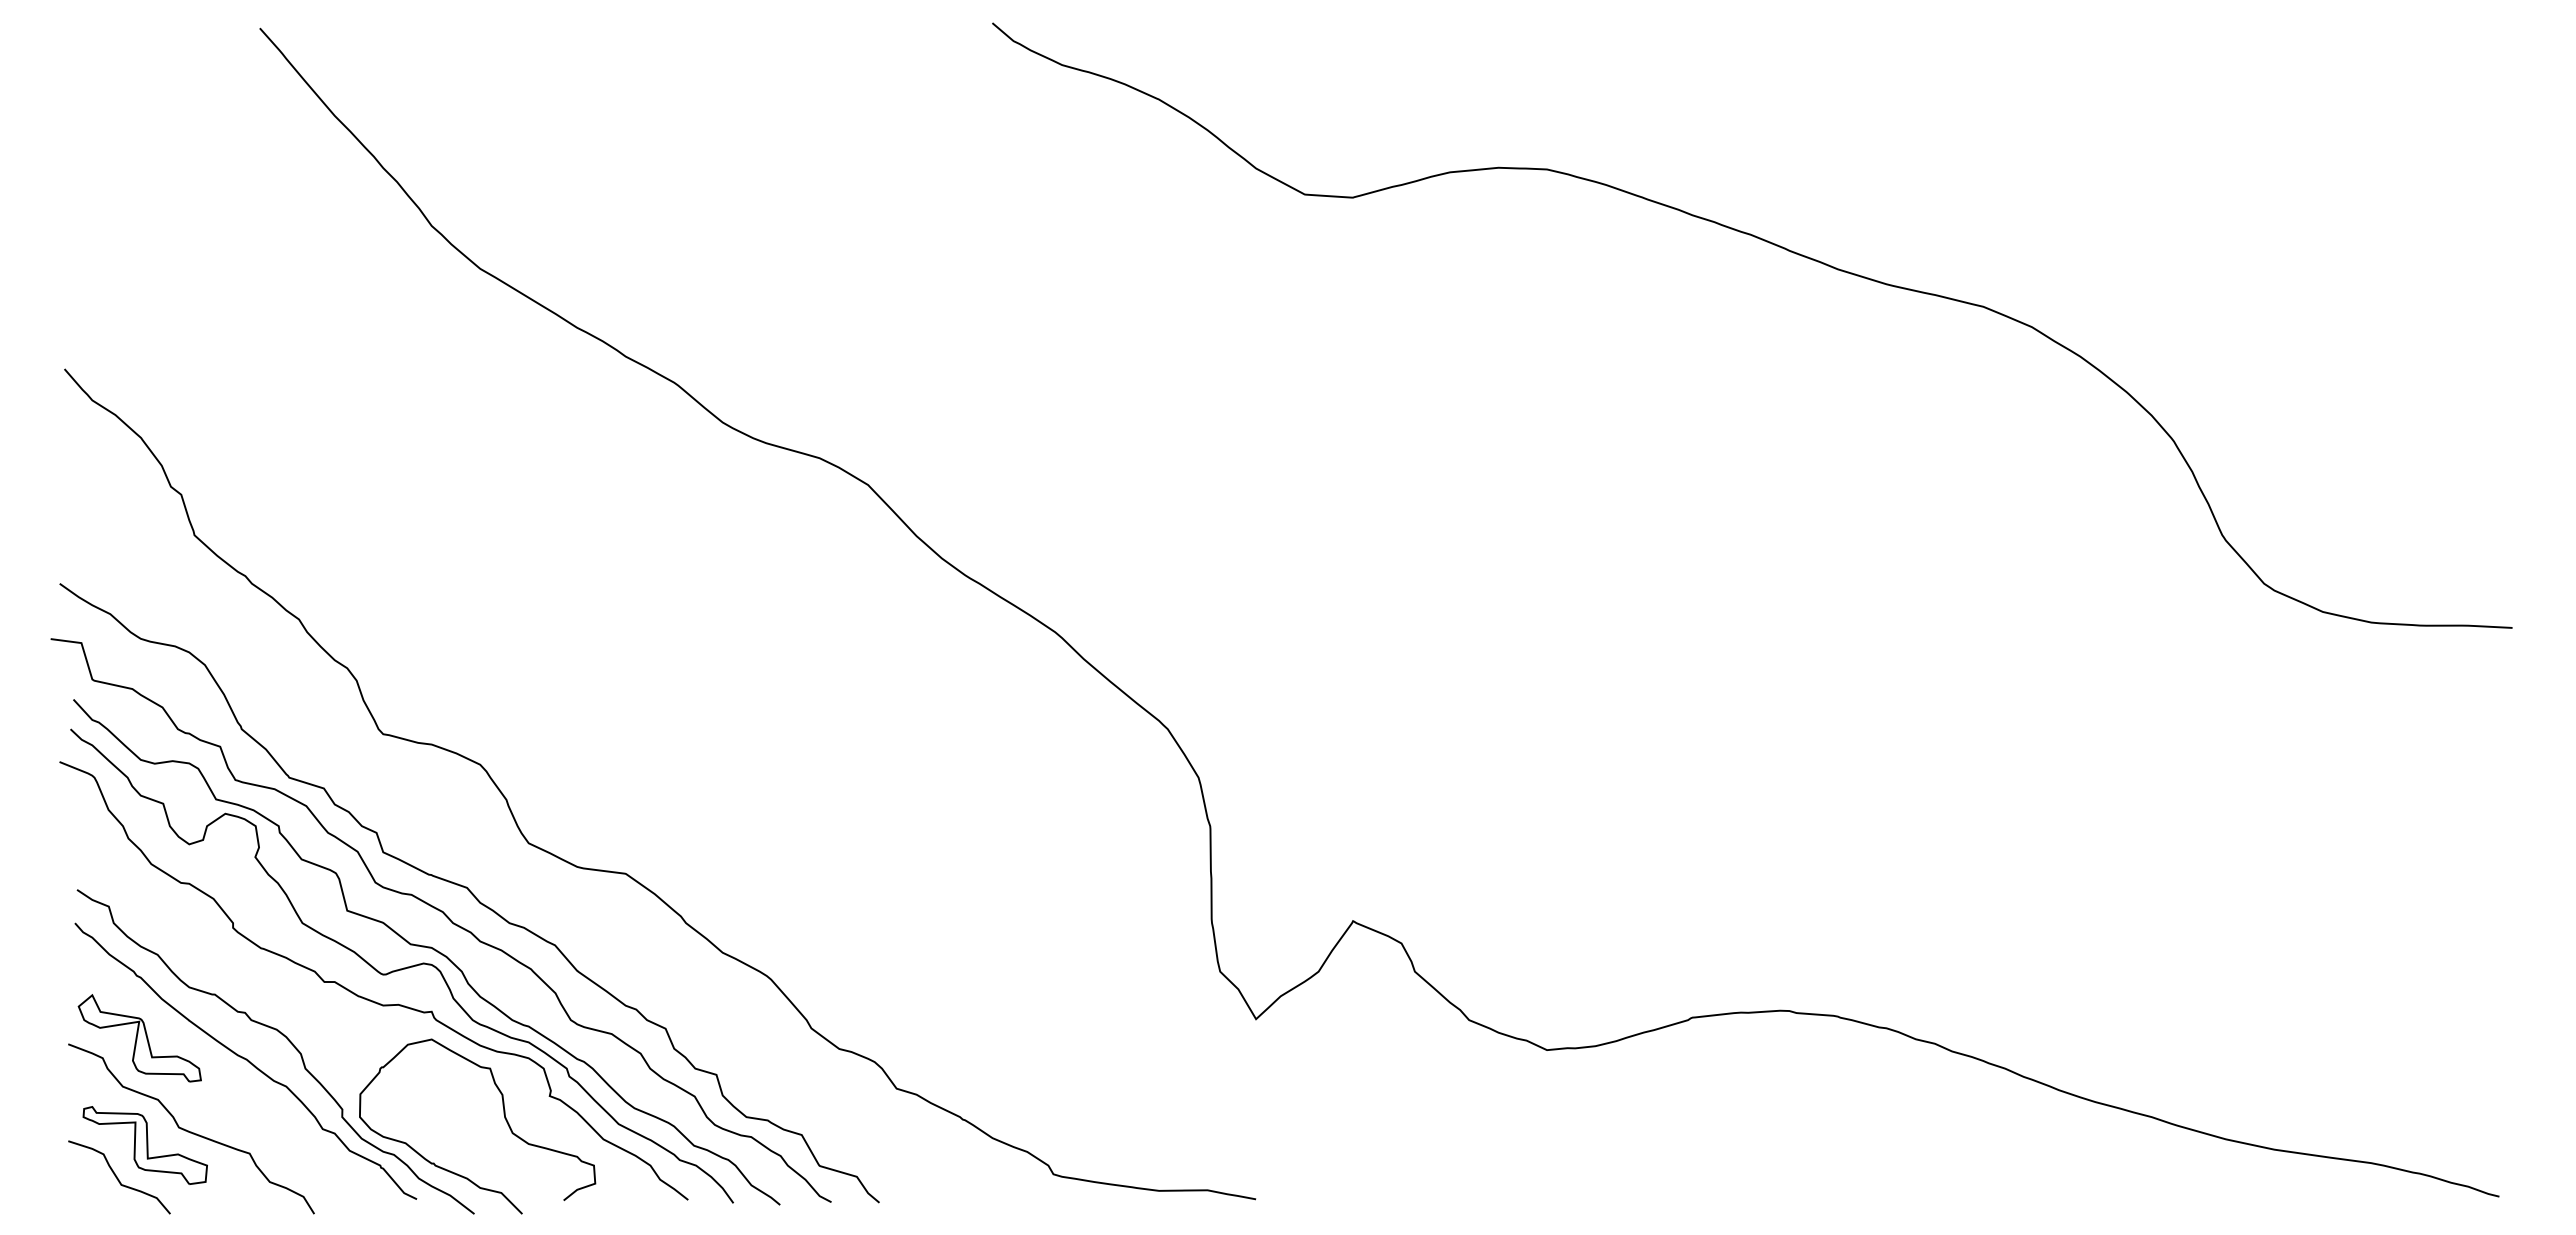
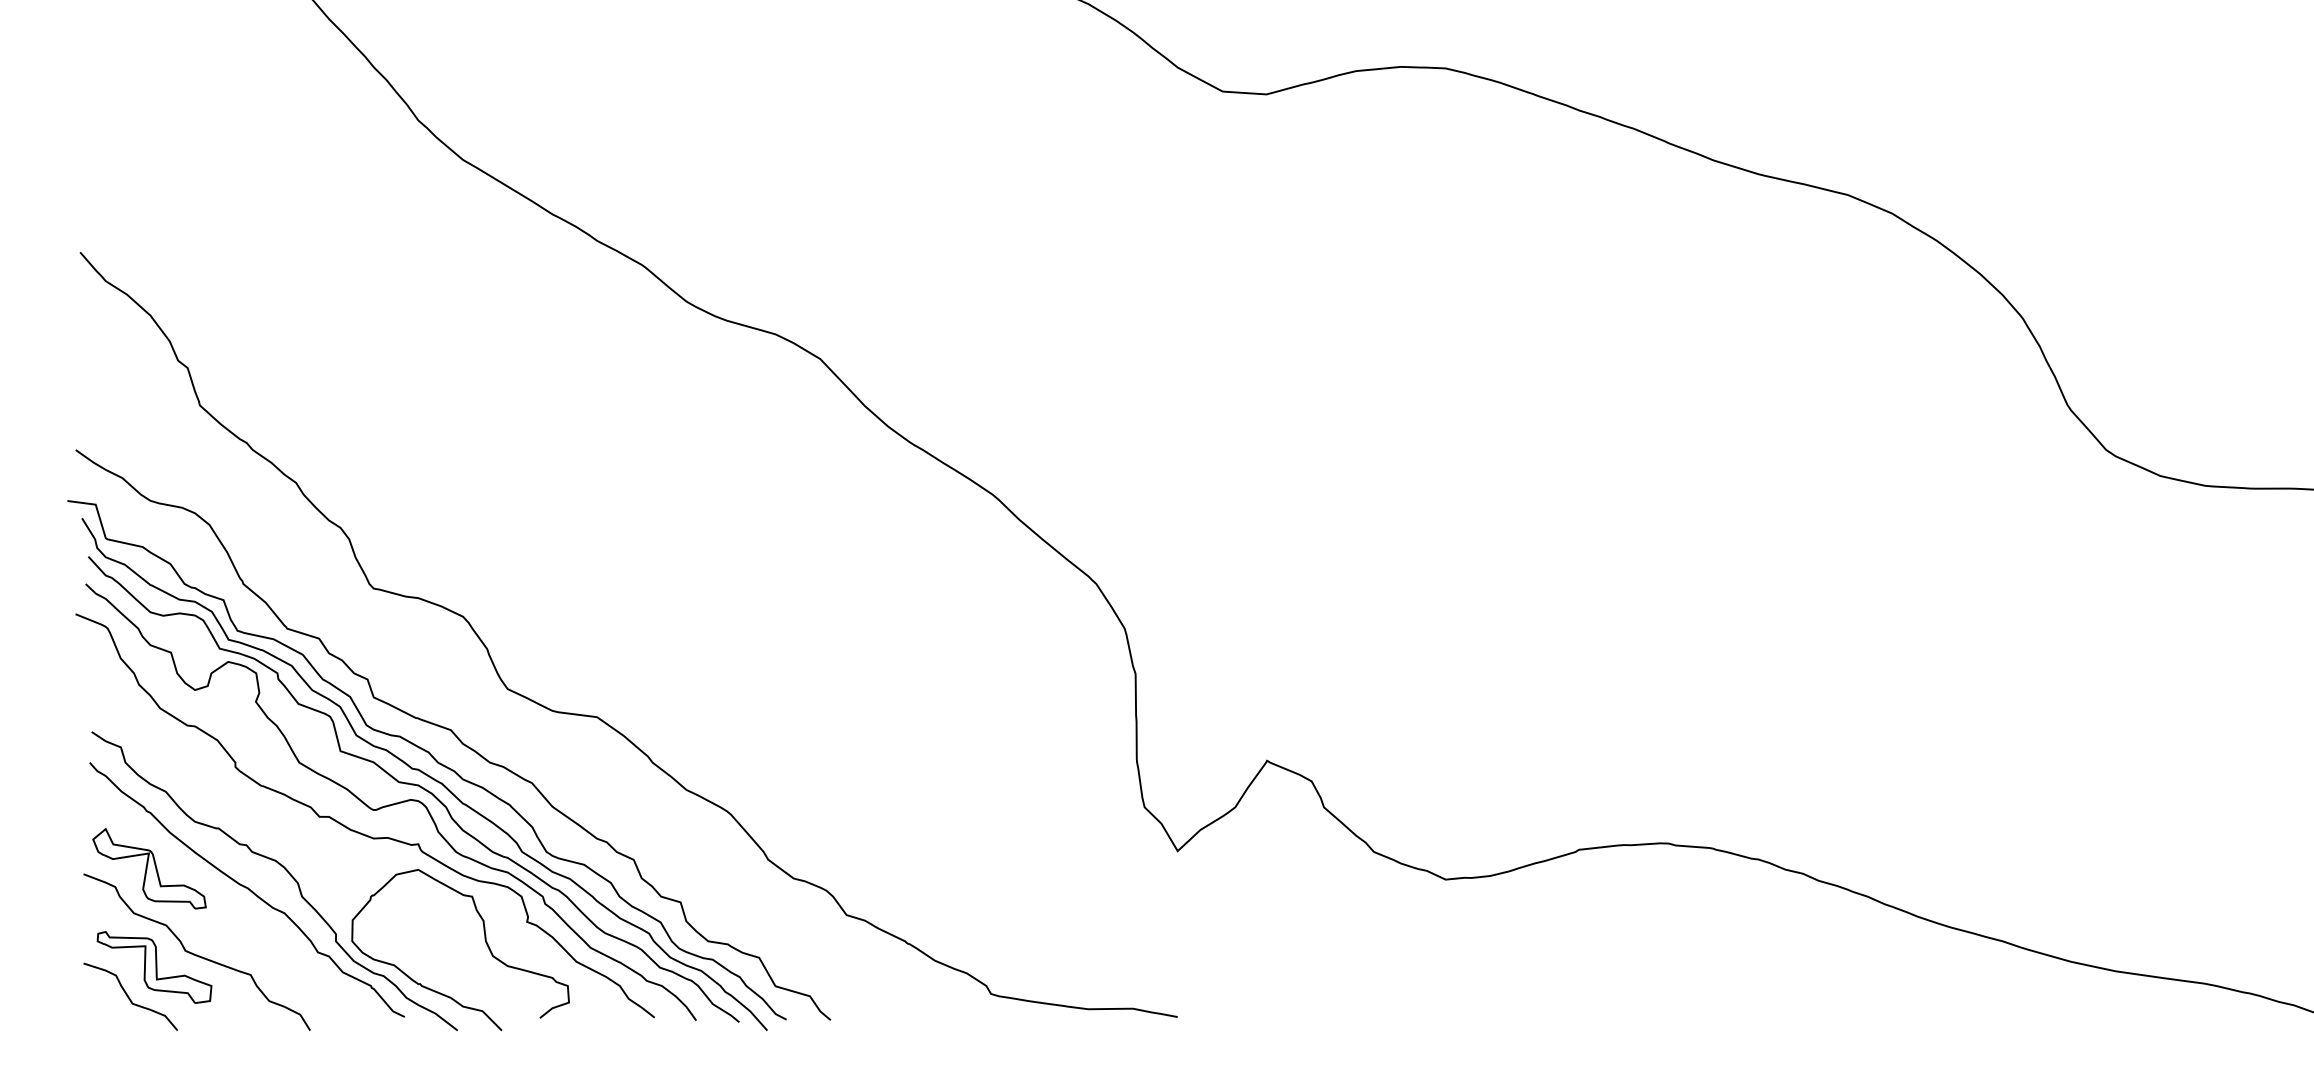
curve: (438, 935) -> (424, 774), added

